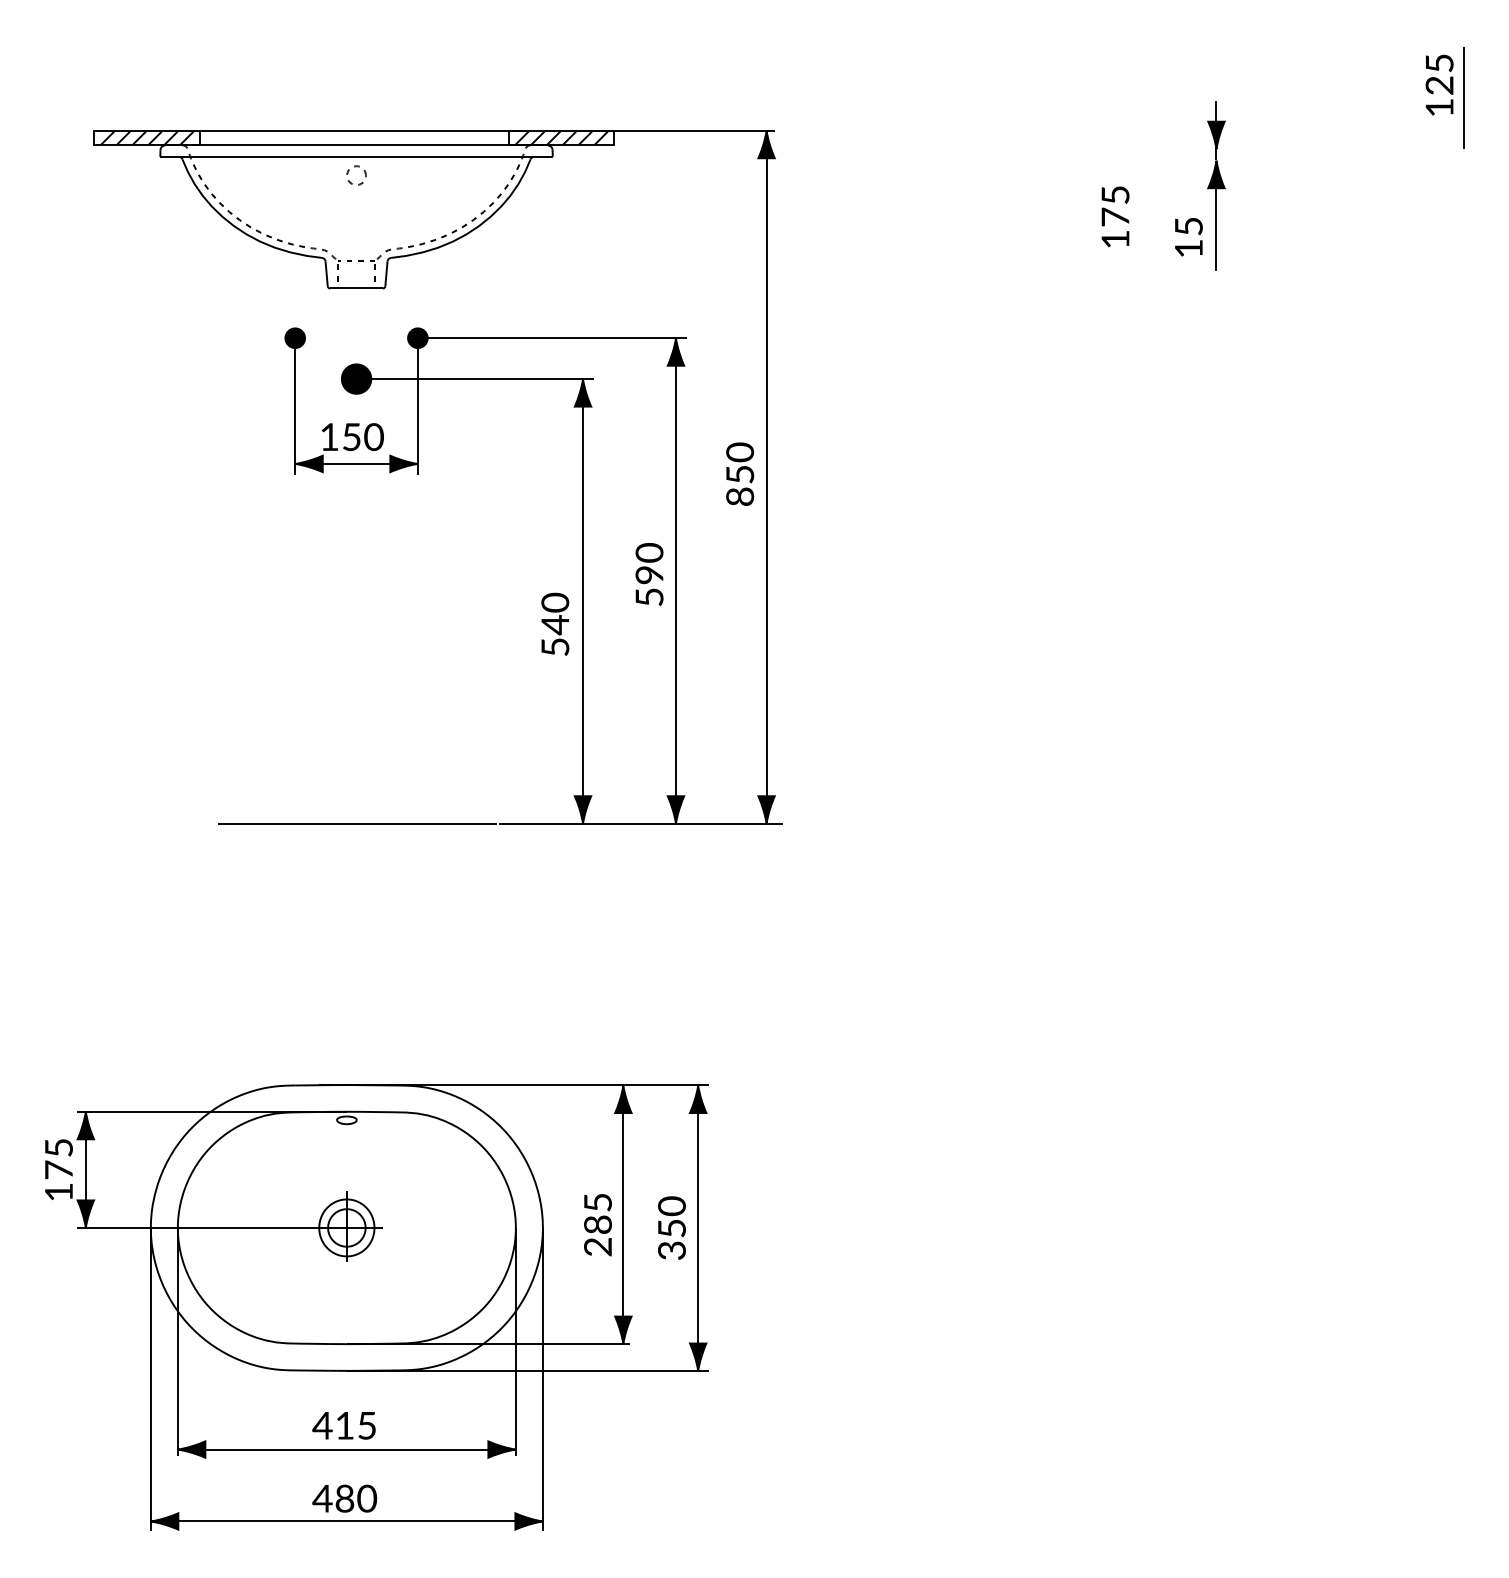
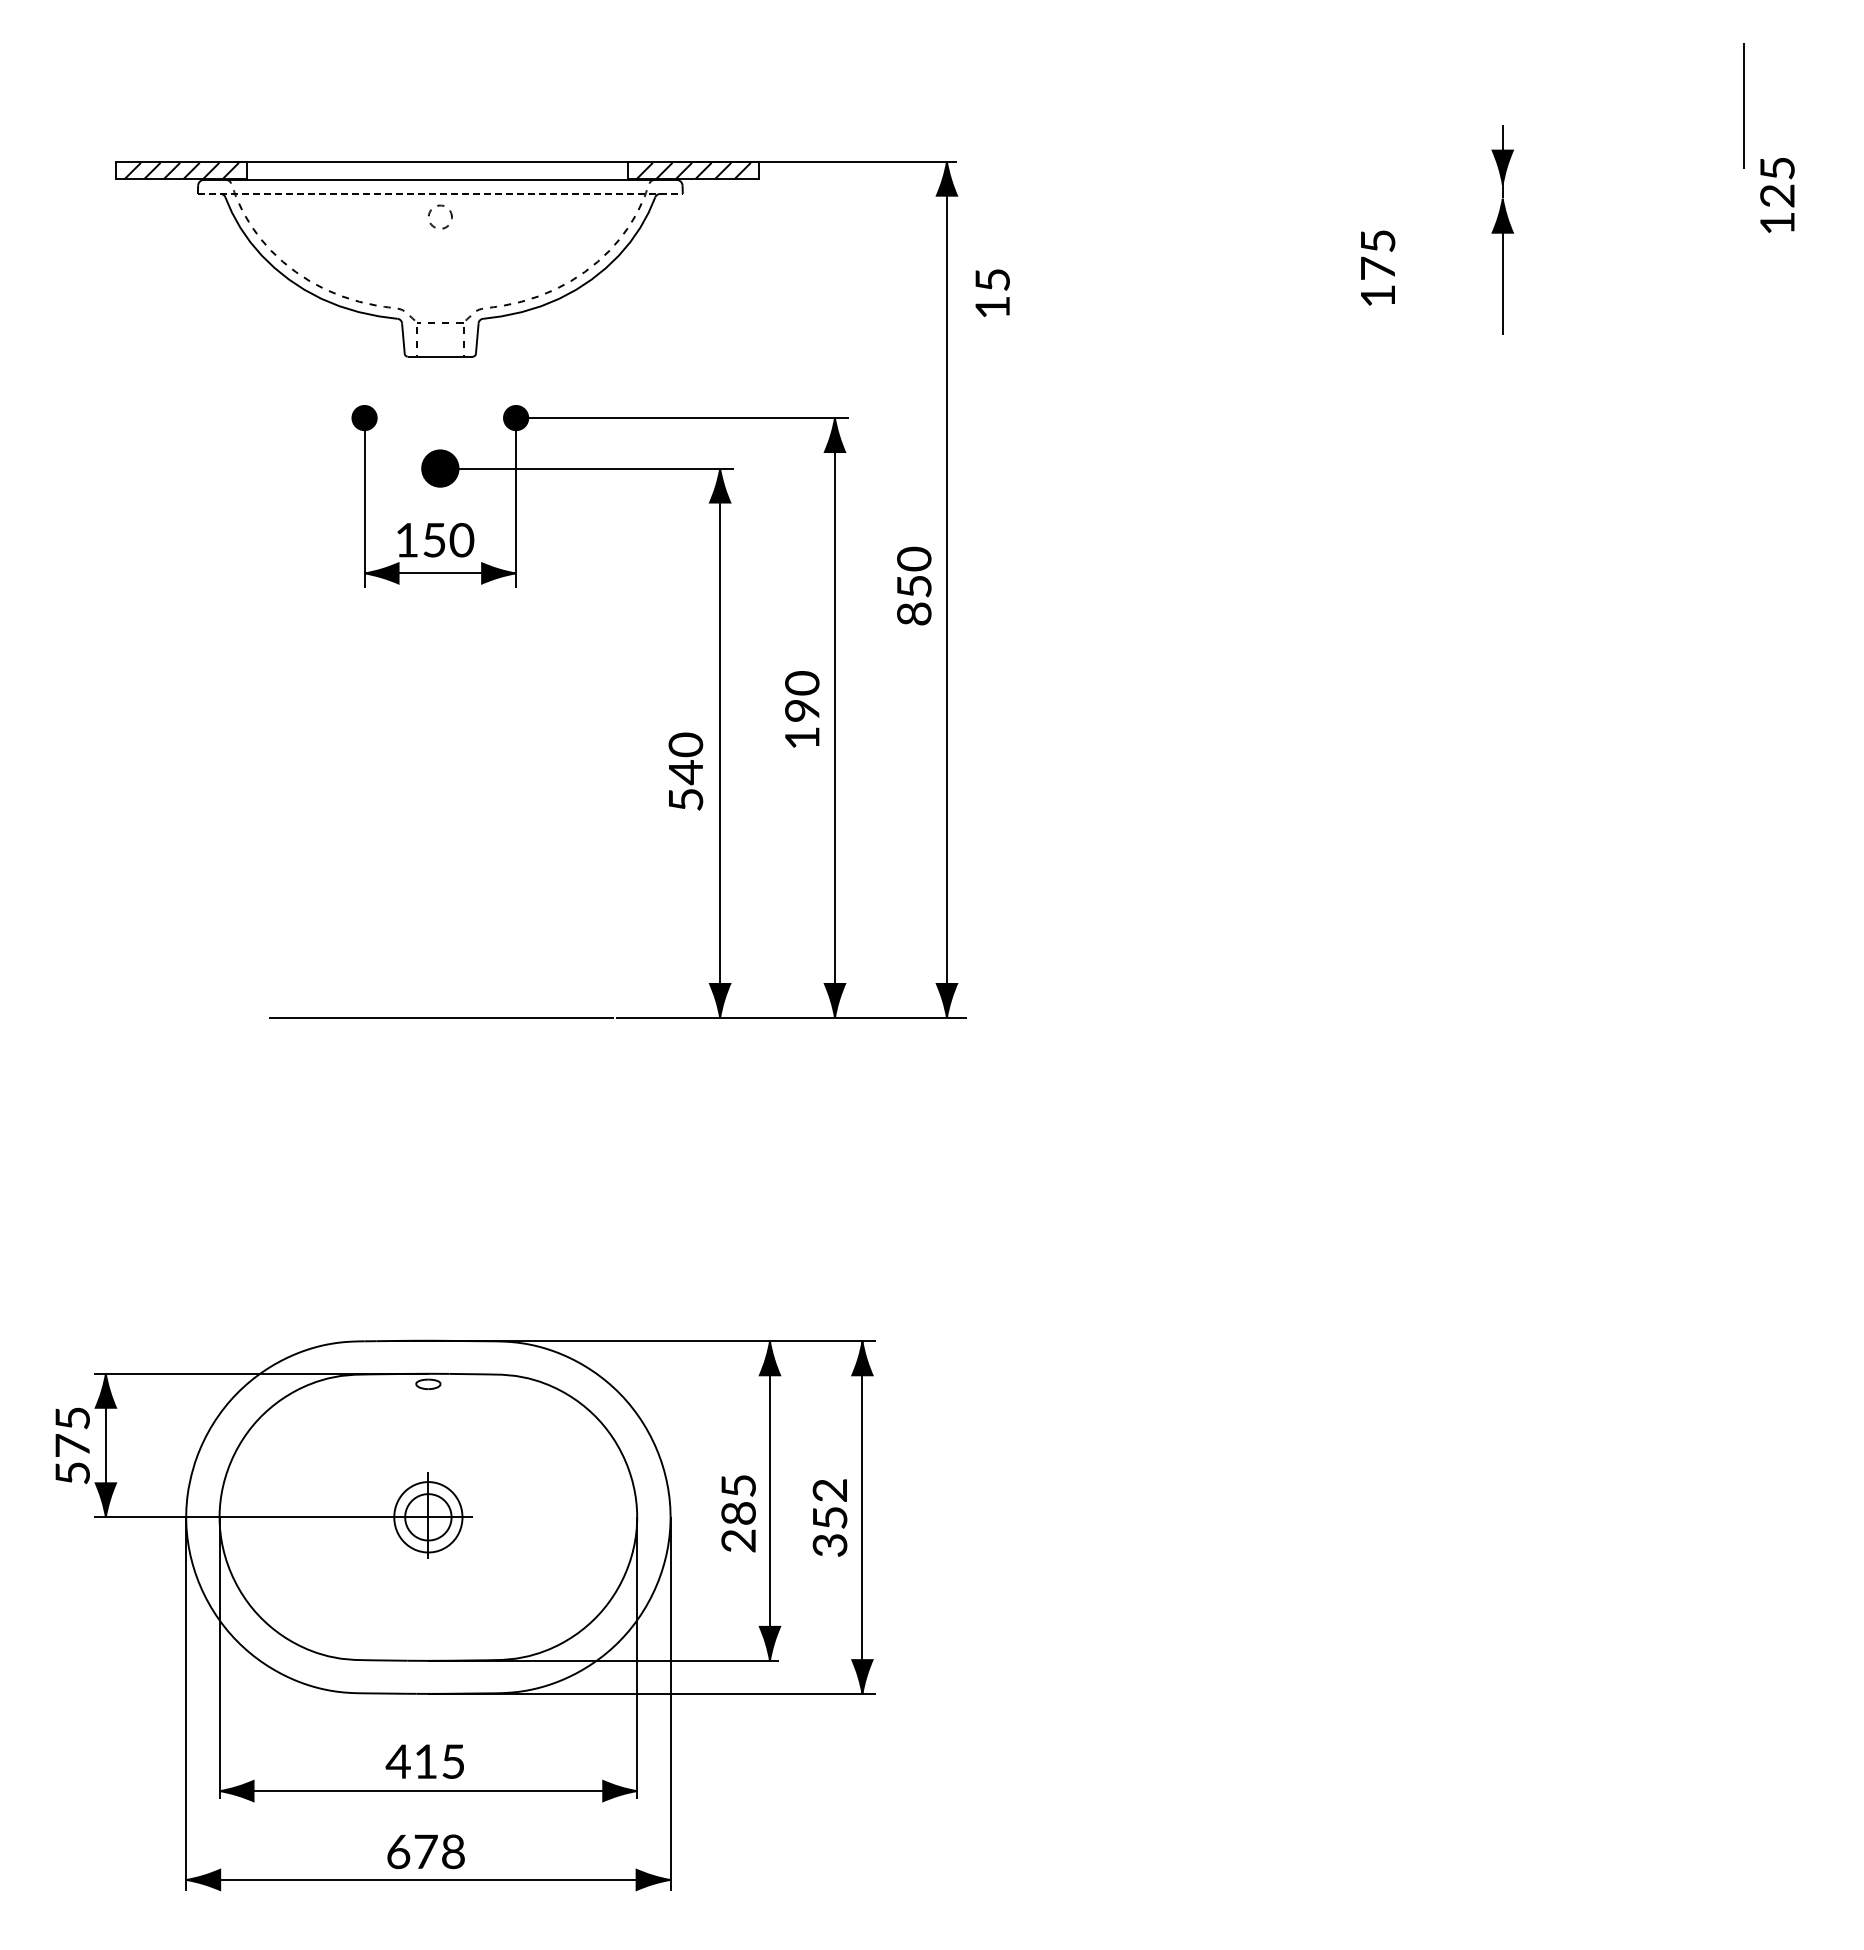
text: (1439, 85) -> (1777, 195), moved
line: (1463, 97) -> (1743, 105), moved
line: (356, 157) -> (440, 194), solid -> dashed
text: (1188, 237) -> (992, 293), moved
text: (649, 596) -> (802, 737), 590 -> 190
text: (58, 1192) -> (72, 1473), 175 -> 575
text: (672, 1206) -> (830, 1490), 350 -> 352
text: (344, 1498) -> (425, 1851), 480 -> 678

